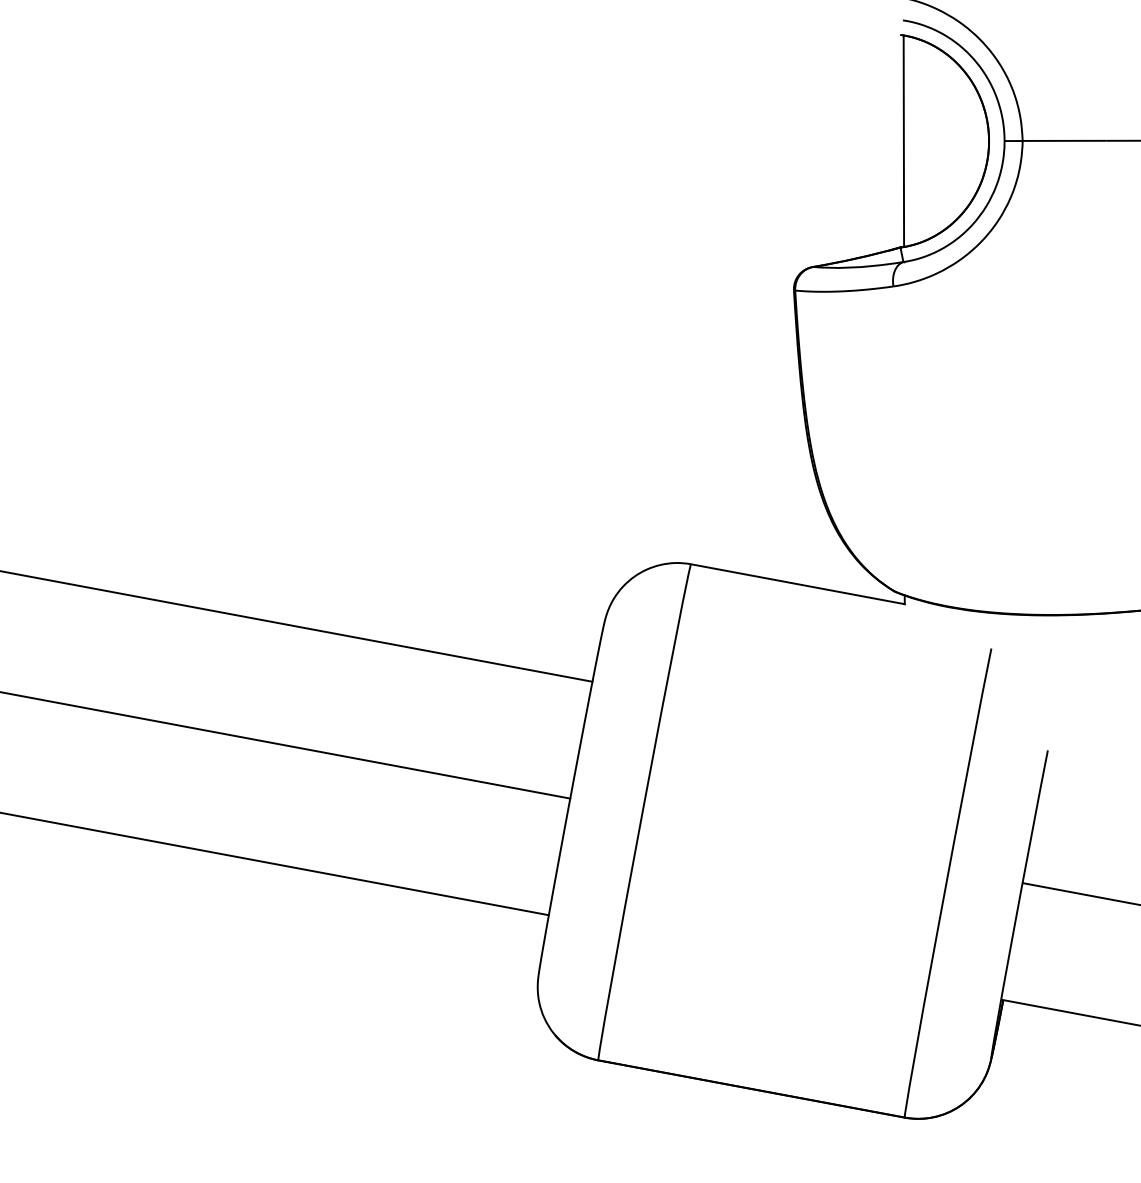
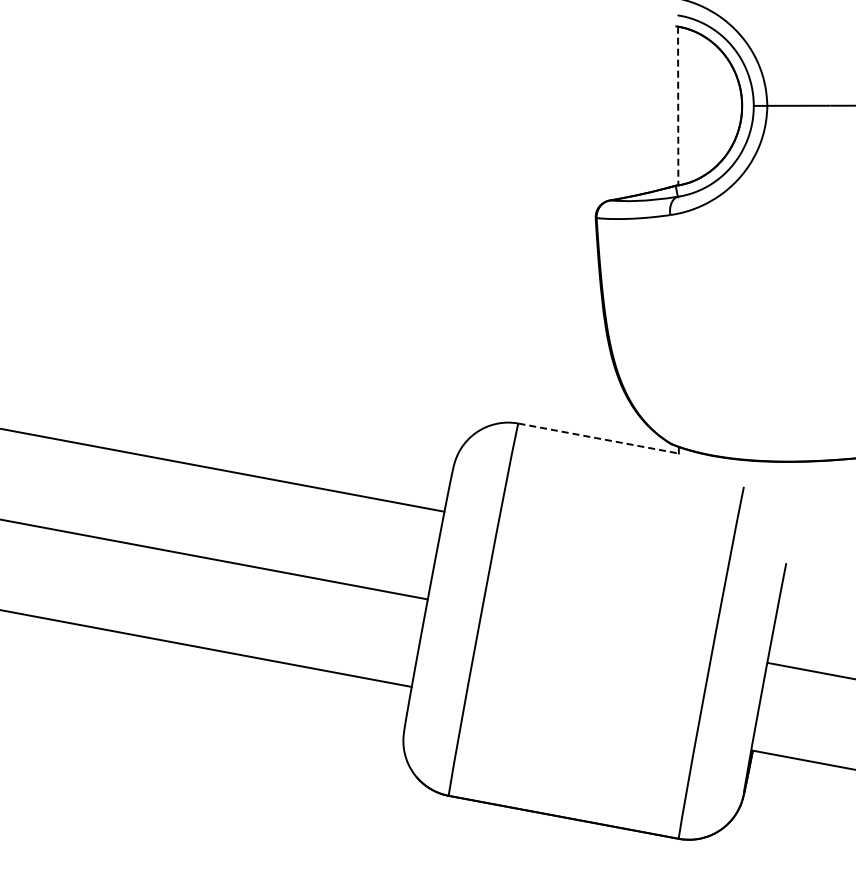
line: (904, 141) -> (678, 106), solid -> dashed
line: (797, 584) -> (598, 438), solid -> dashed

